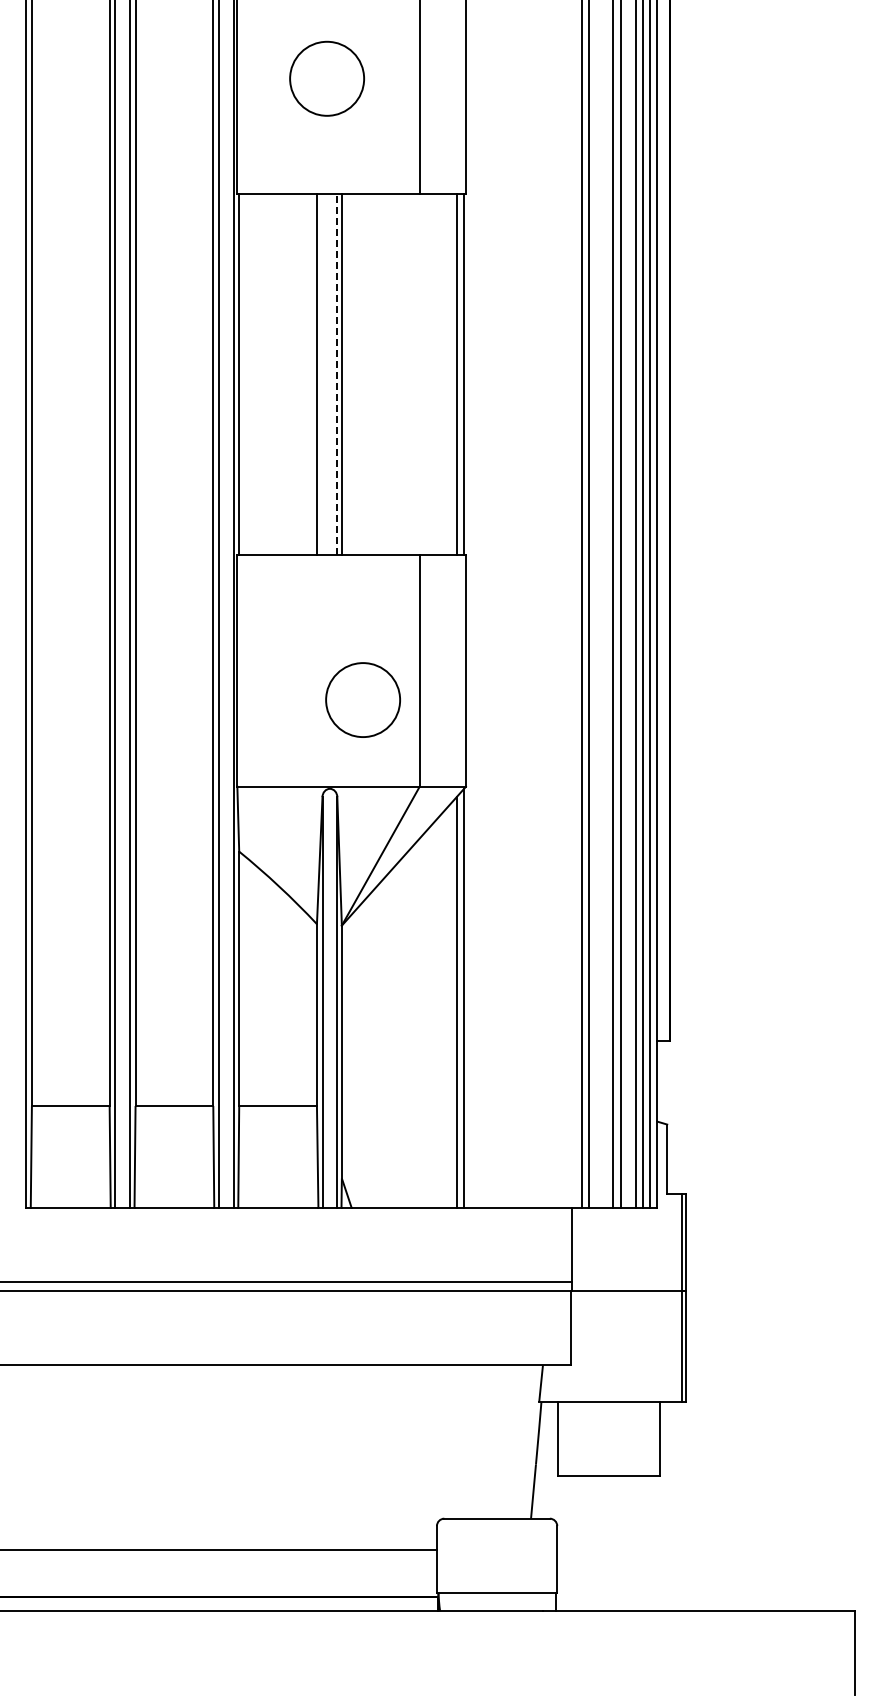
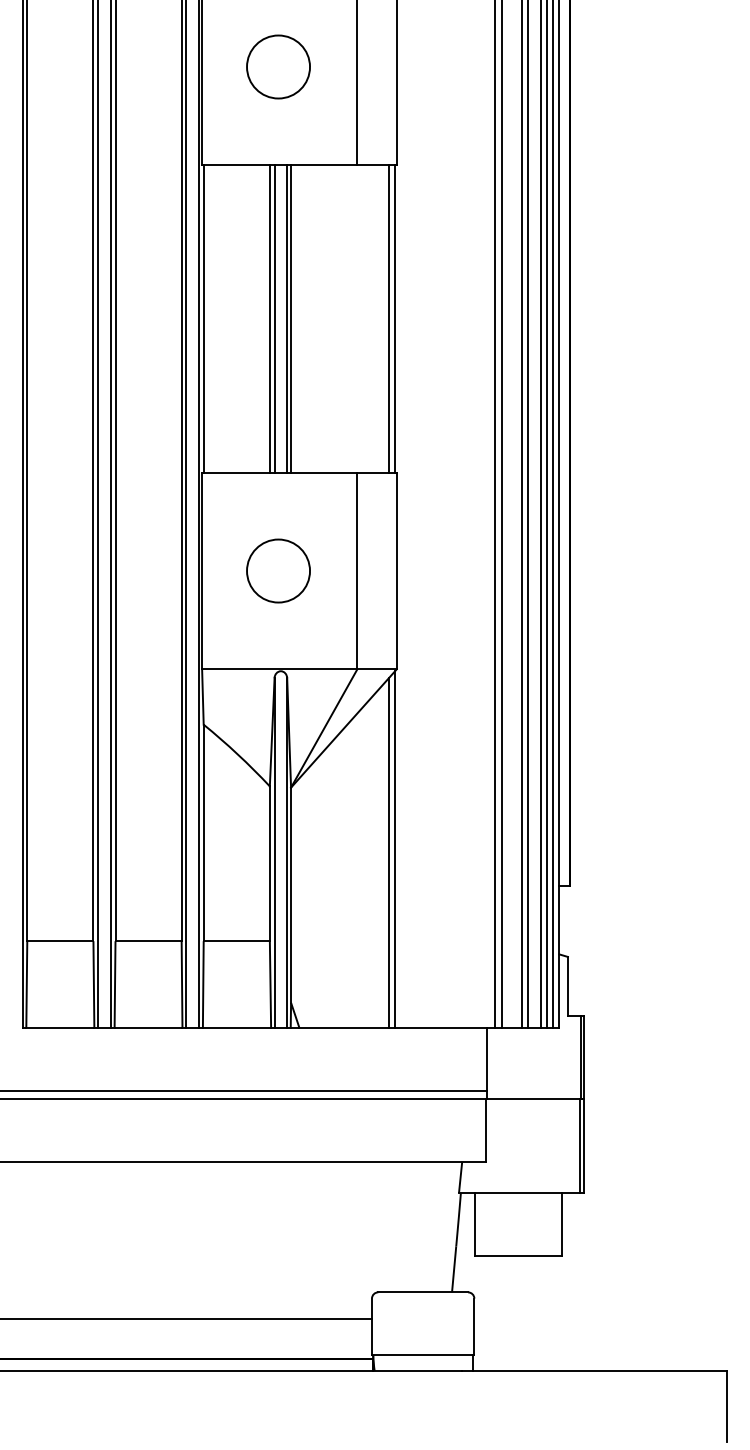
line: (322, 374) -> (274, 318), added
line: (337, 374) -> (287, 318), dashed -> solid
circle: (362, 699) -> (277, 570), moved

